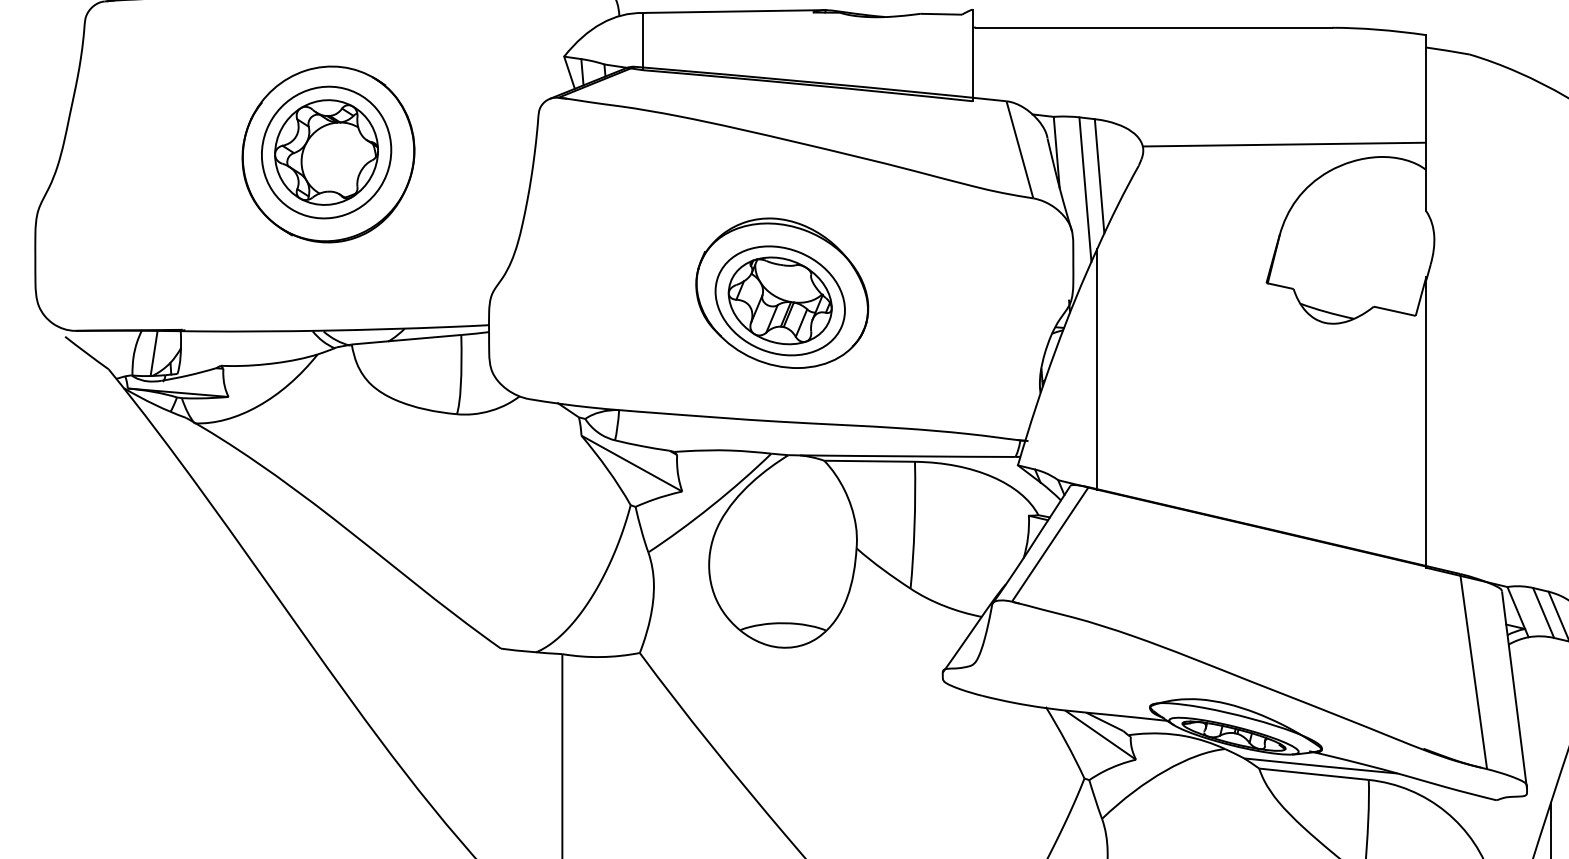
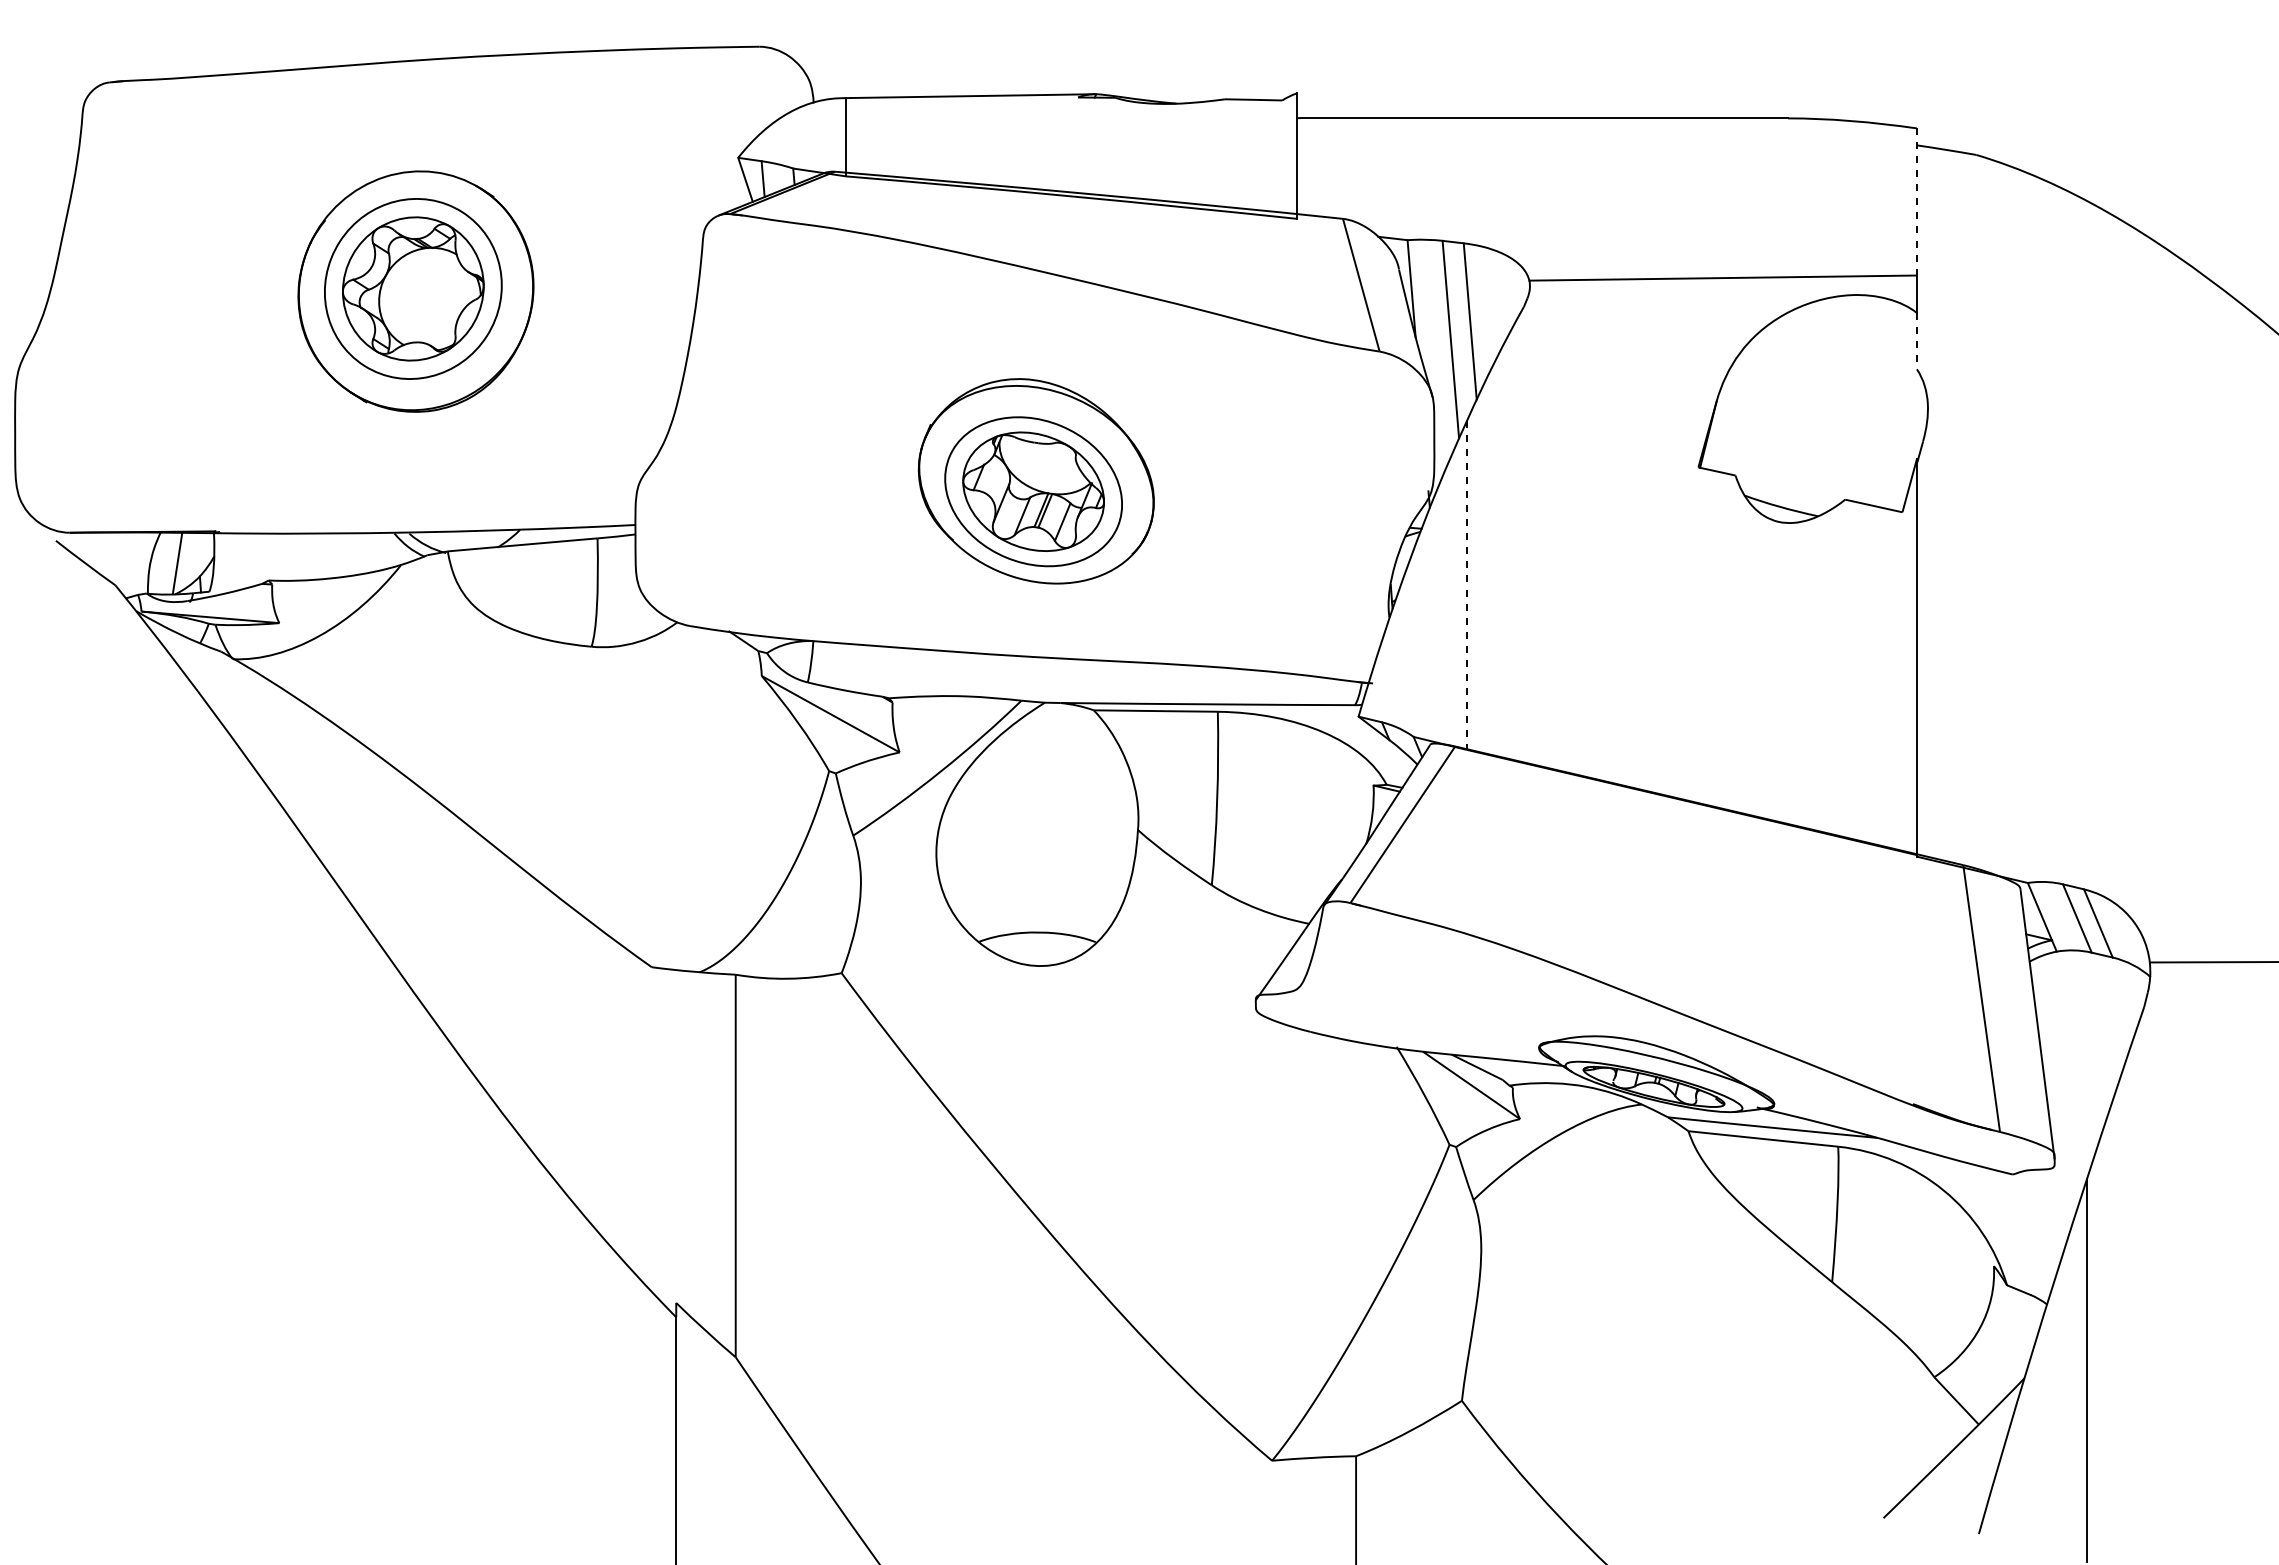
line: (1425, 89) -> (1916, 202), solid -> dashed
line: (1425, 190) -> (1916, 341), solid -> dashed
line: (1096, 370) -> (1466, 586), solid -> dashed

